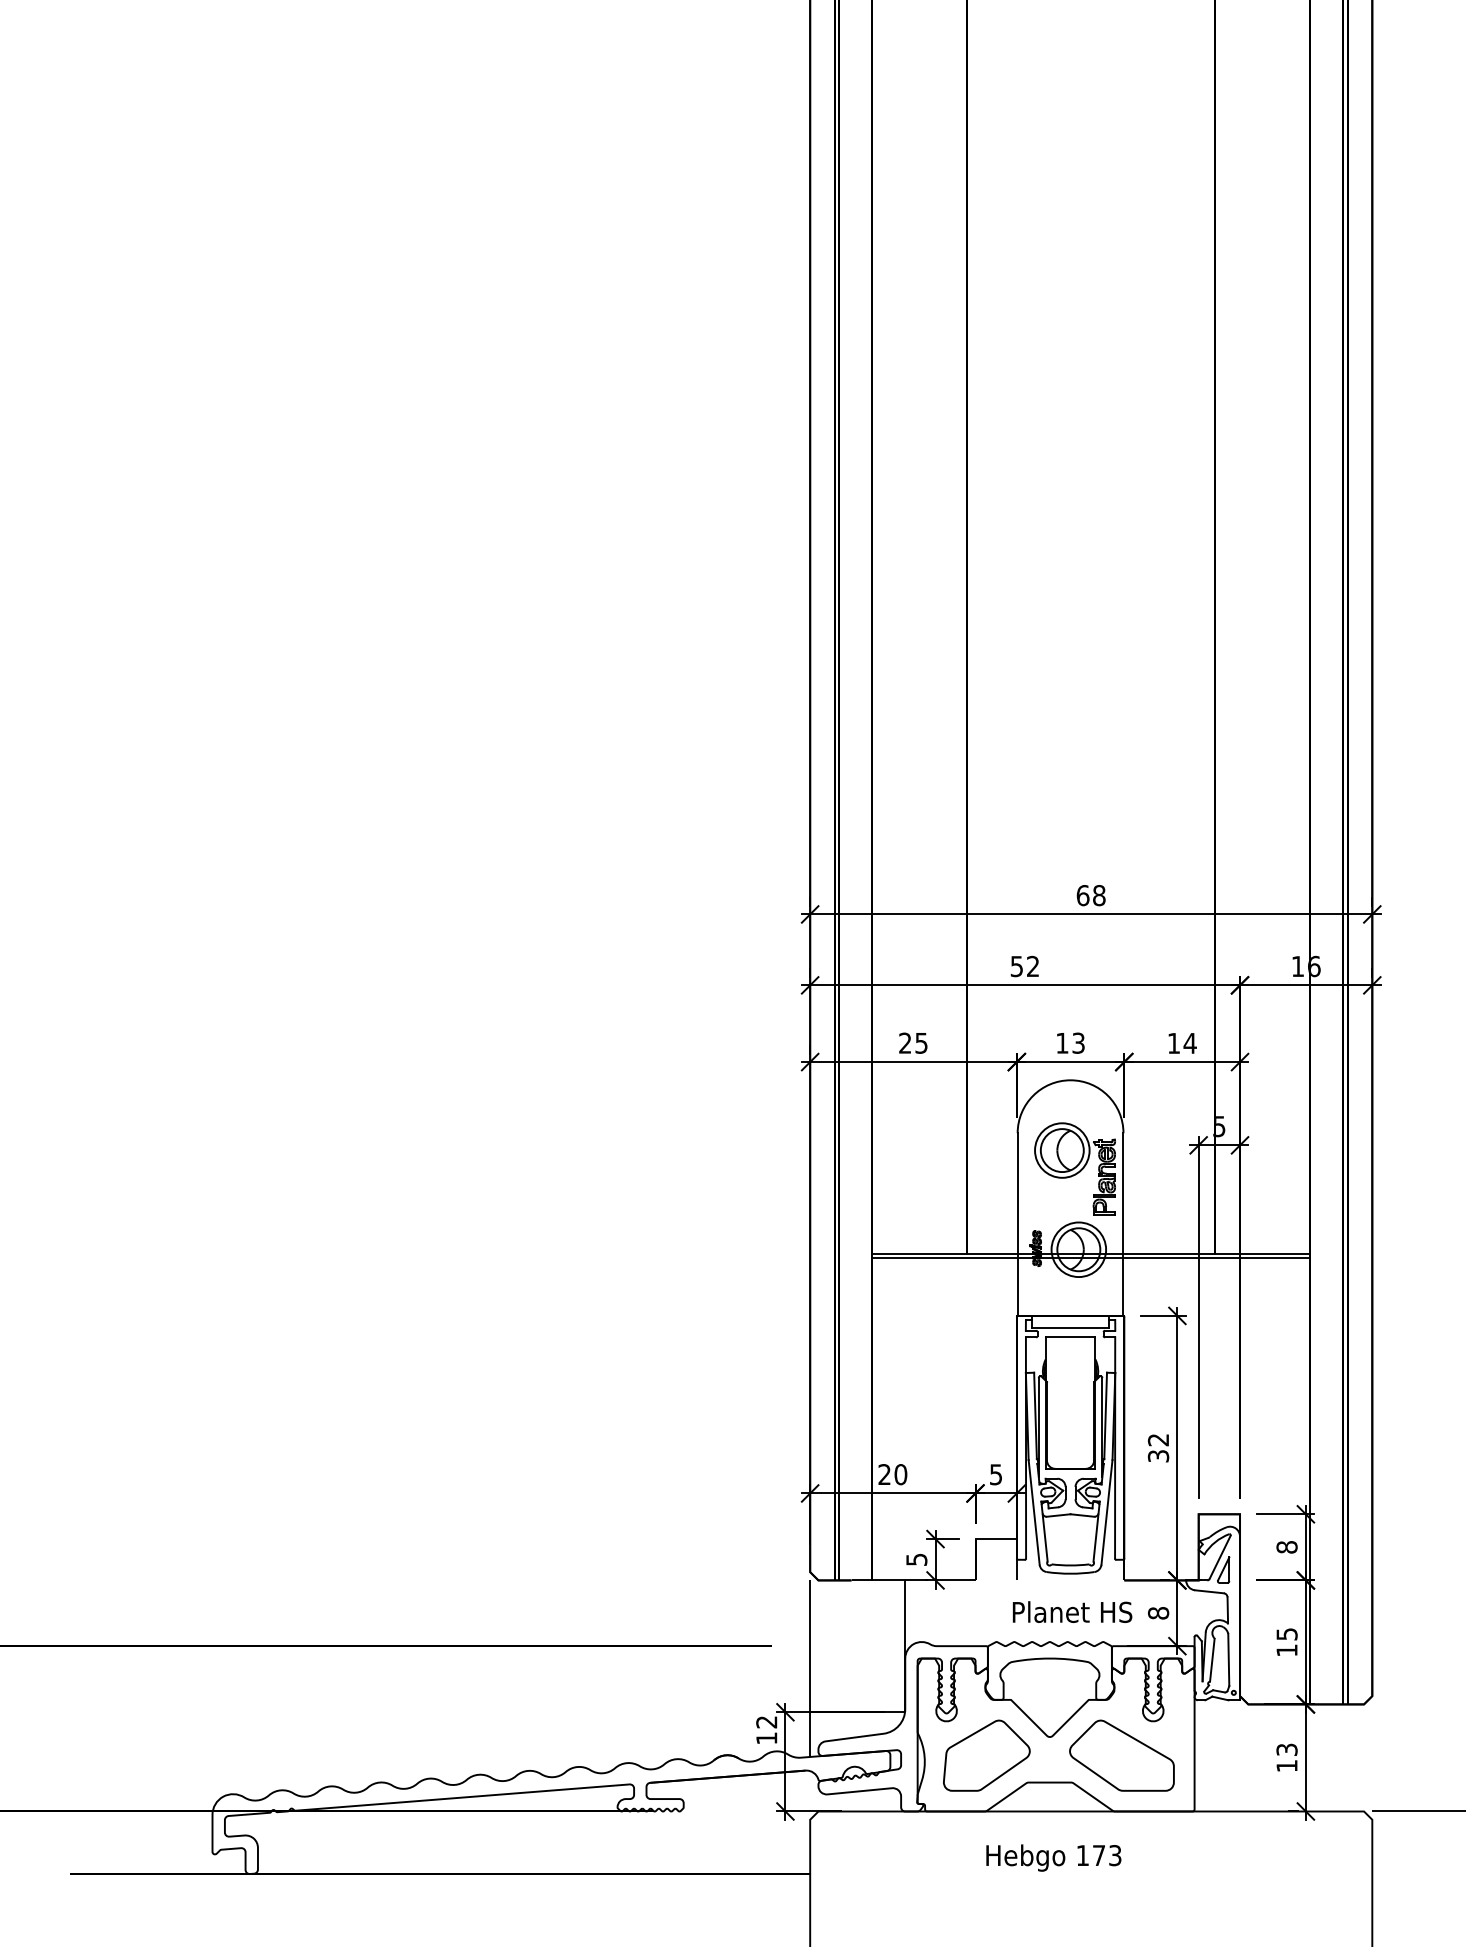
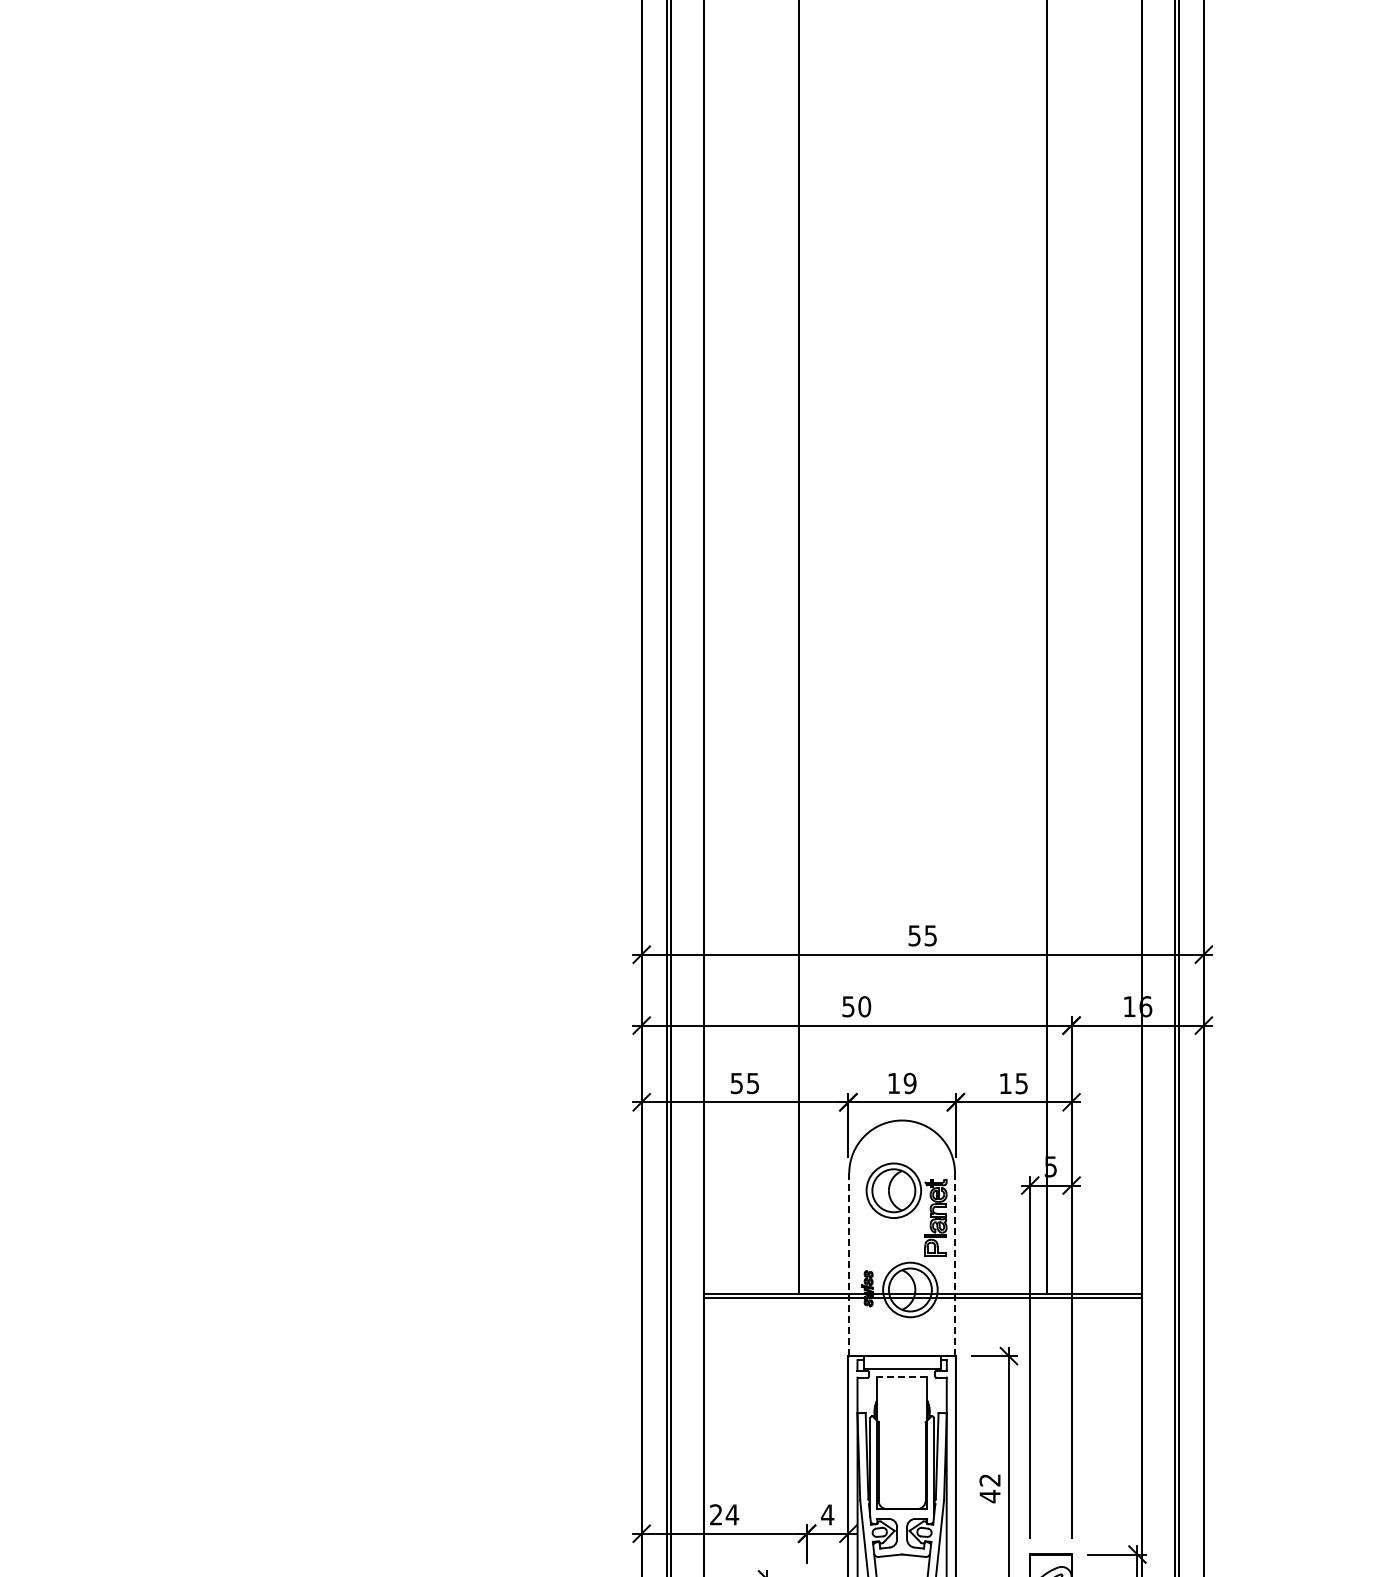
text: (1090, 895) -> (922, 935), 68 -> 55
text: (1032, 966) -> (864, 1006), 52 -> 50
text: (905, 1042) -> (737, 1082), 25 -> 55
text: (1078, 1042) -> (910, 1082), 13 -> 19
text: (1189, 1043) -> (1021, 1083), 14 -> 15
line: (1017, 1225) -> (849, 1265), solid -> dashed
line: (1123, 1225) -> (955, 1265), solid -> dashed
line: (1070, 1336) -> (902, 1376), solid -> dashed
text: (1158, 1456) -> (990, 1496), 32 -> 42
text: (900, 1474) -> (732, 1514), 20 -> 24
text: (995, 1474) -> (827, 1514), 5 -> 4

